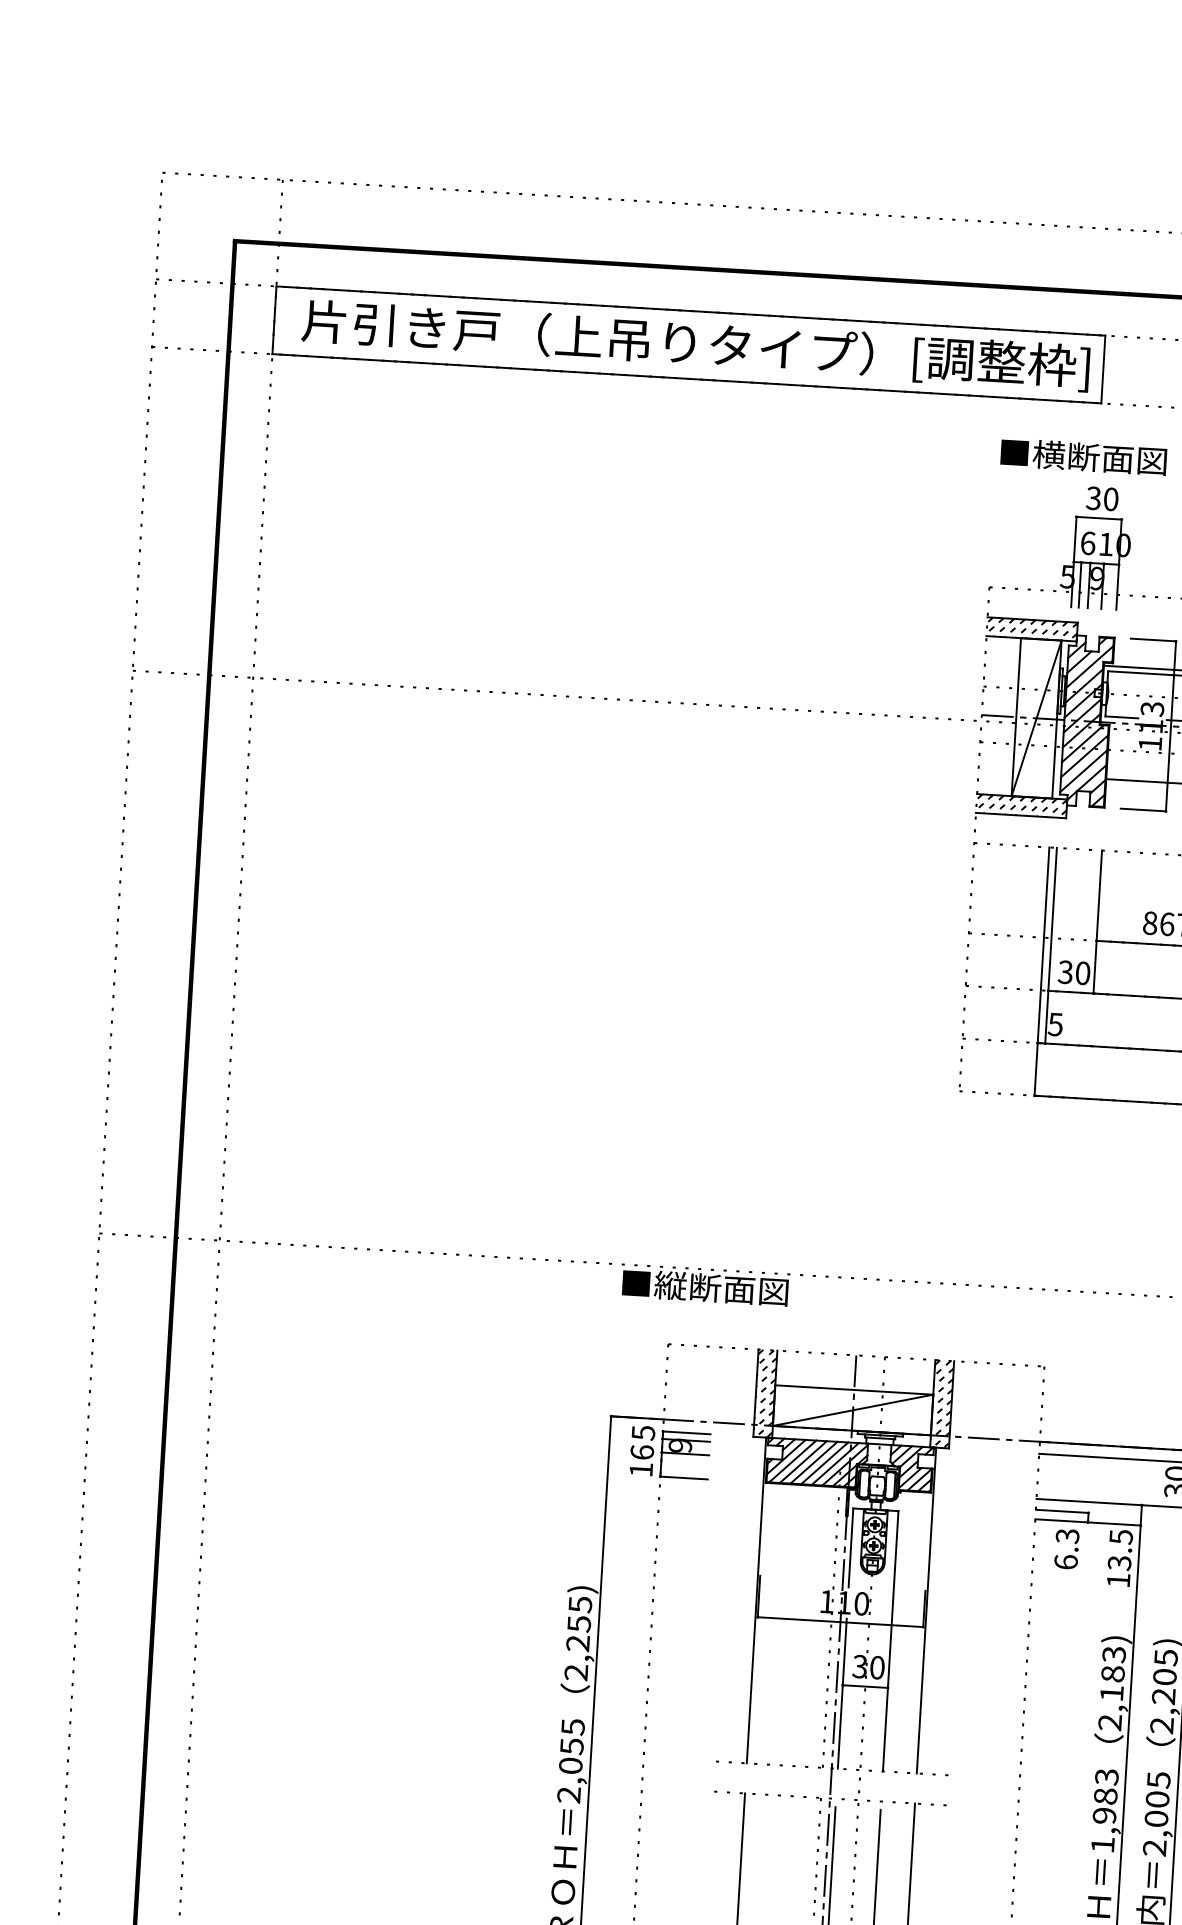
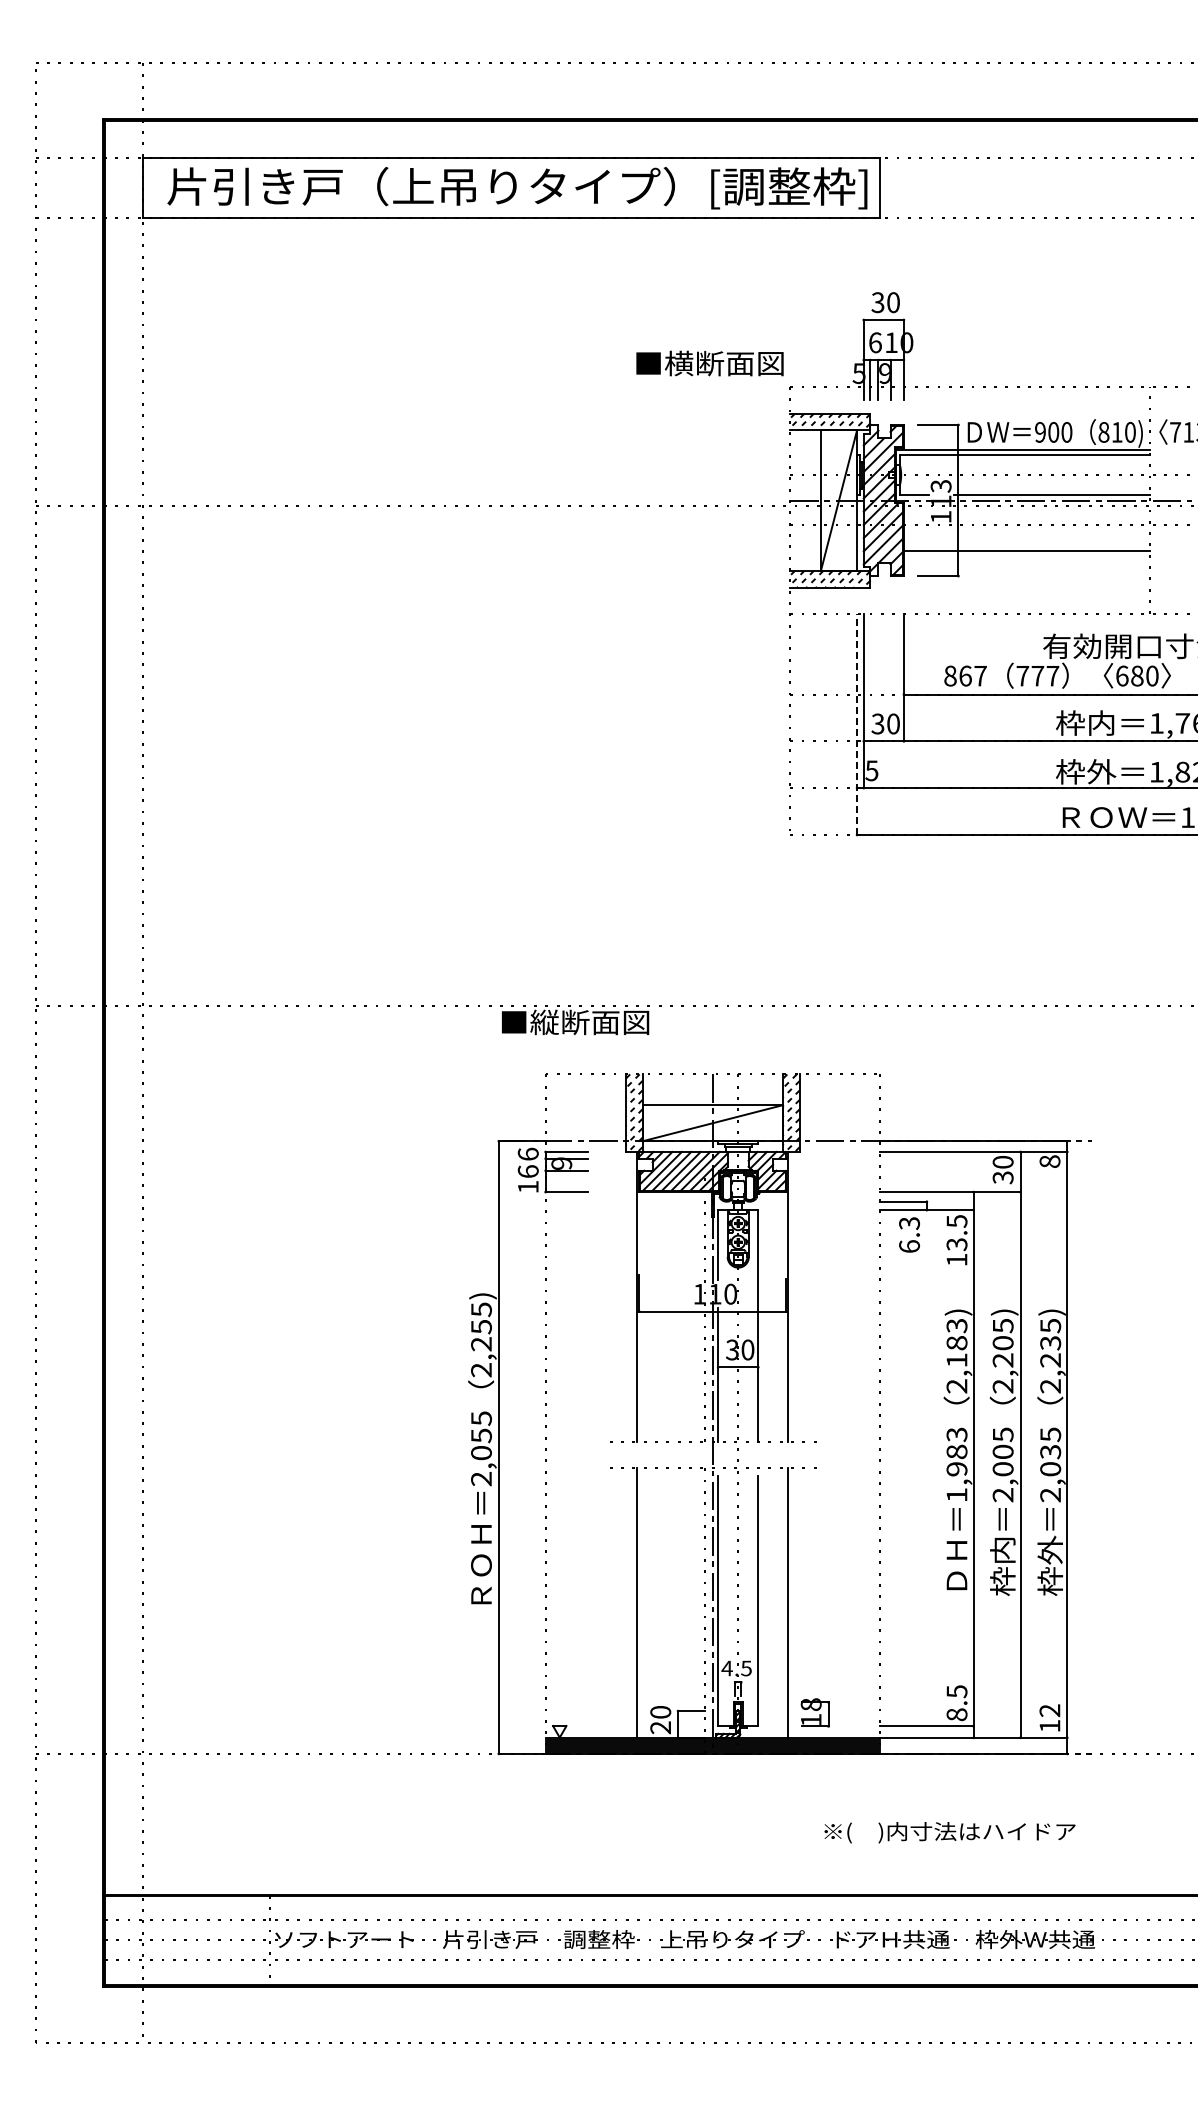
text: (1083, 456) -> (709, 363), moved
line: (1042, 971) -> (857, 724), solid -> dashed
text: (642, 1431) -> (527, 1153), 5 -> 6

